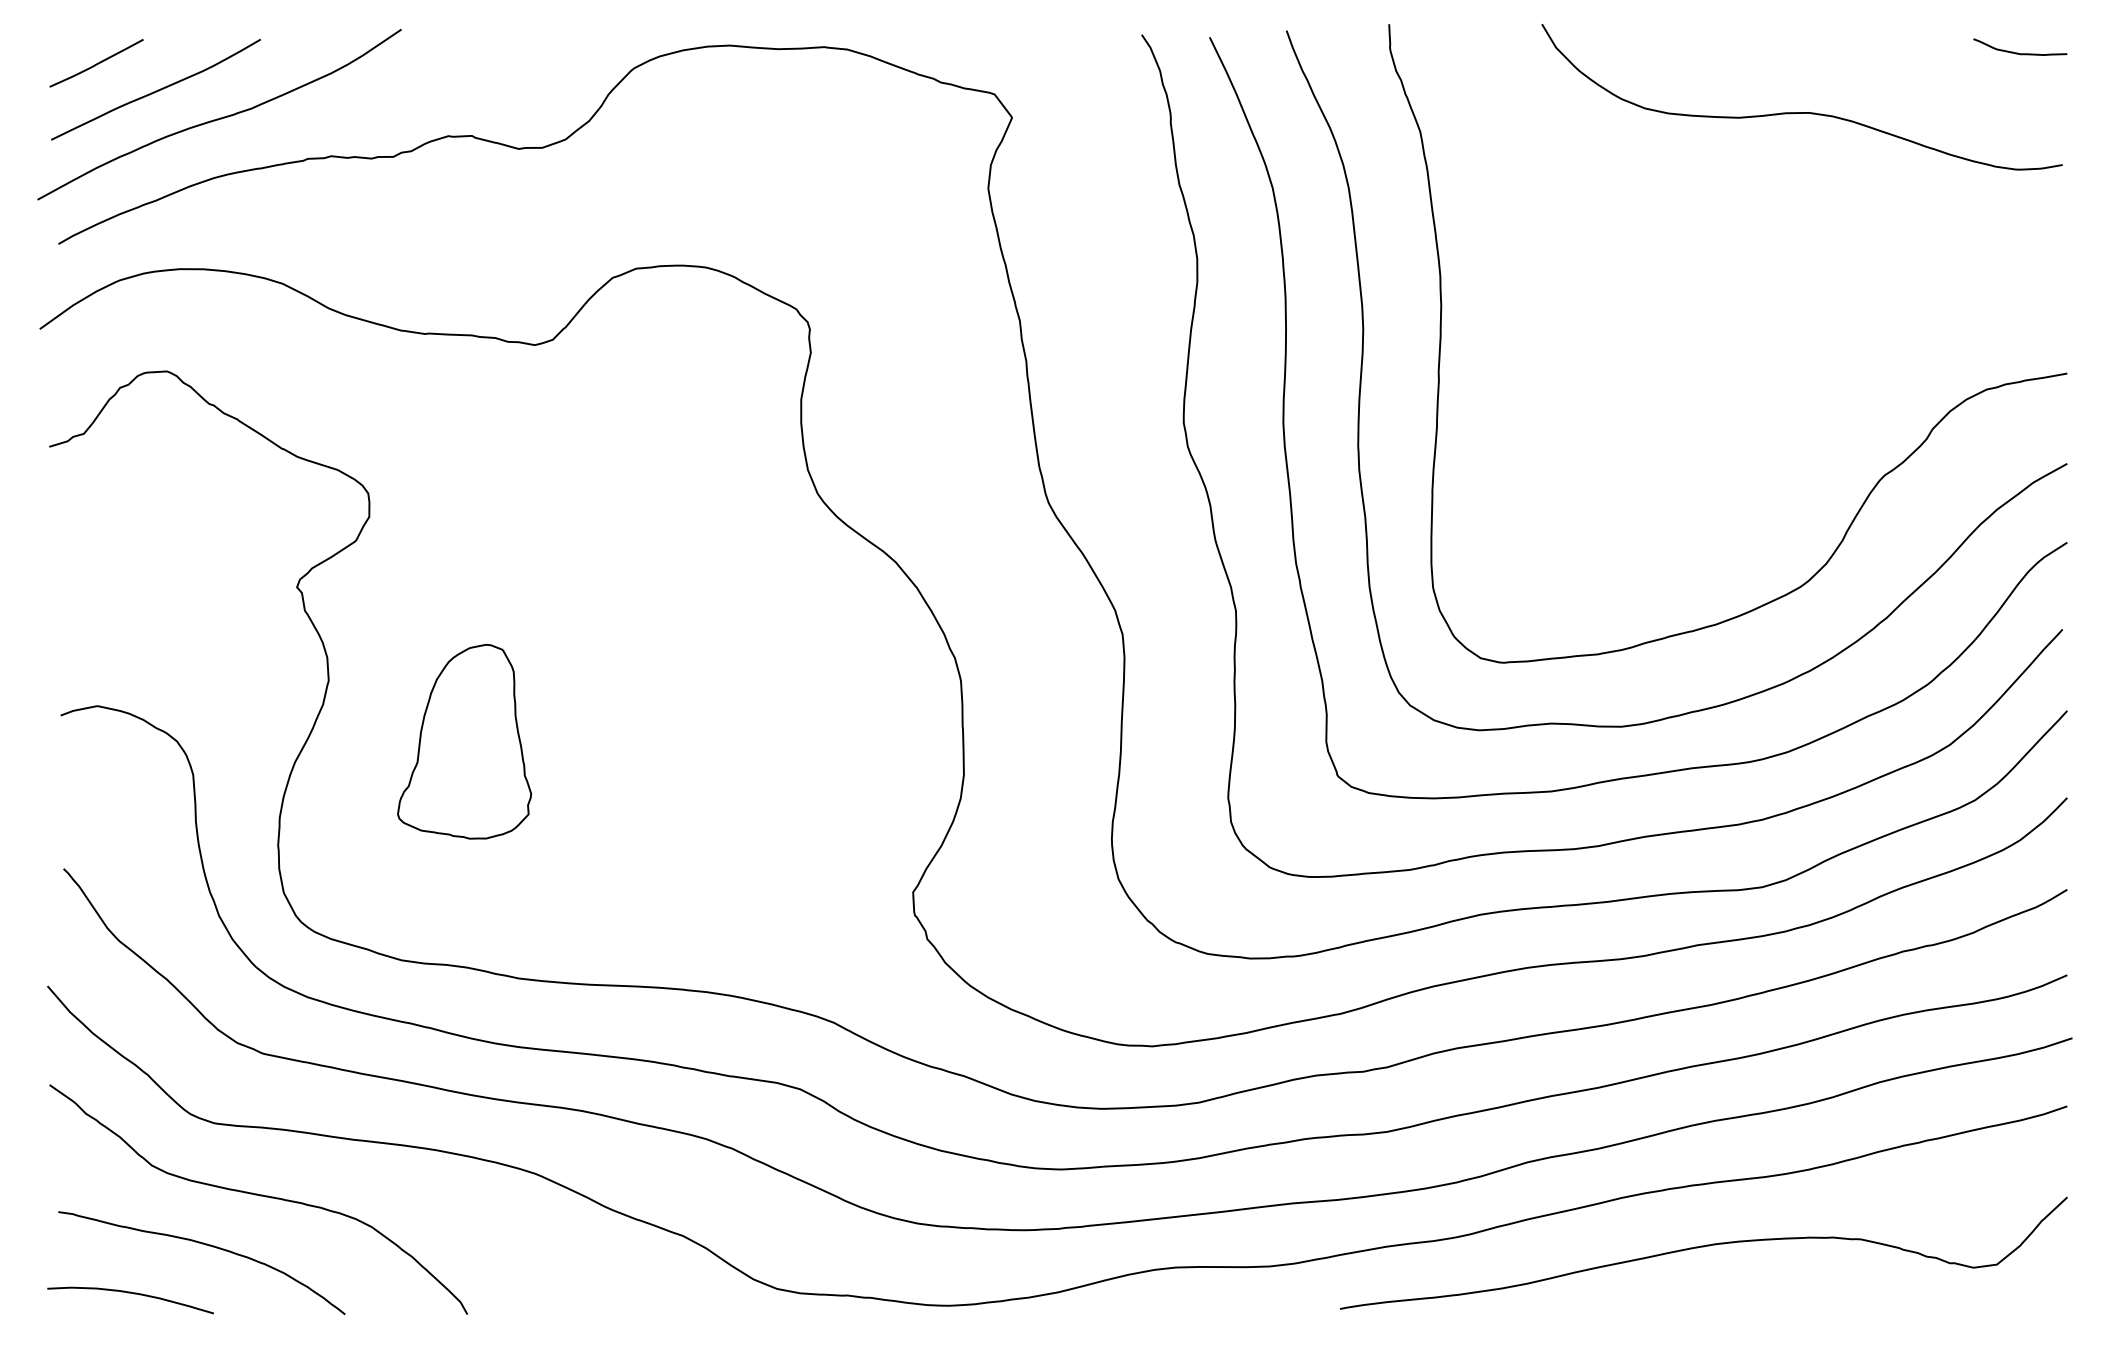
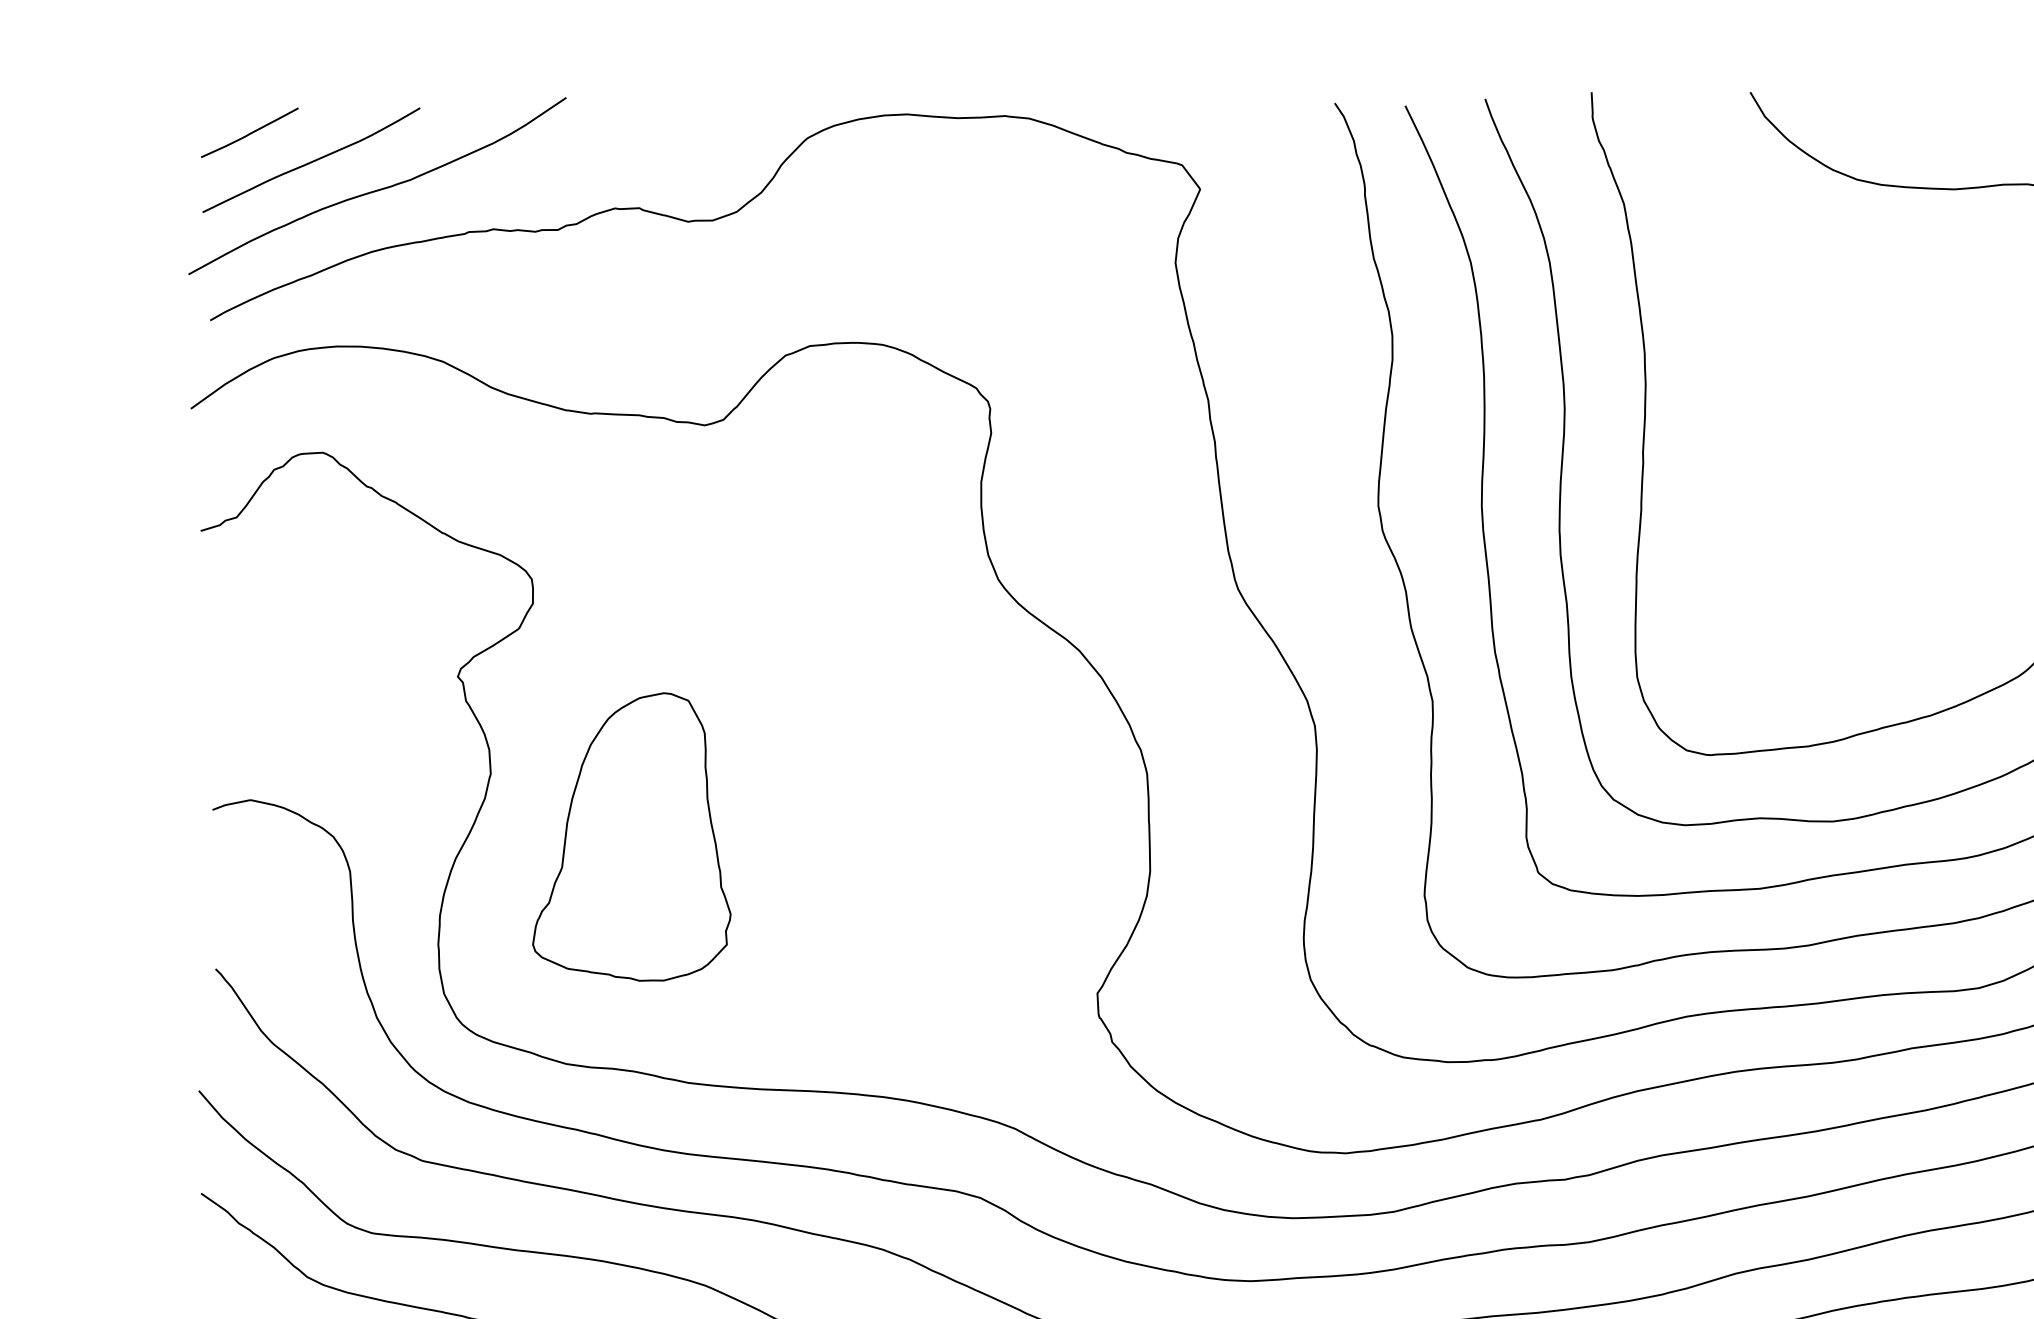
part: (464, 741) -> (631, 836), size x1.43

